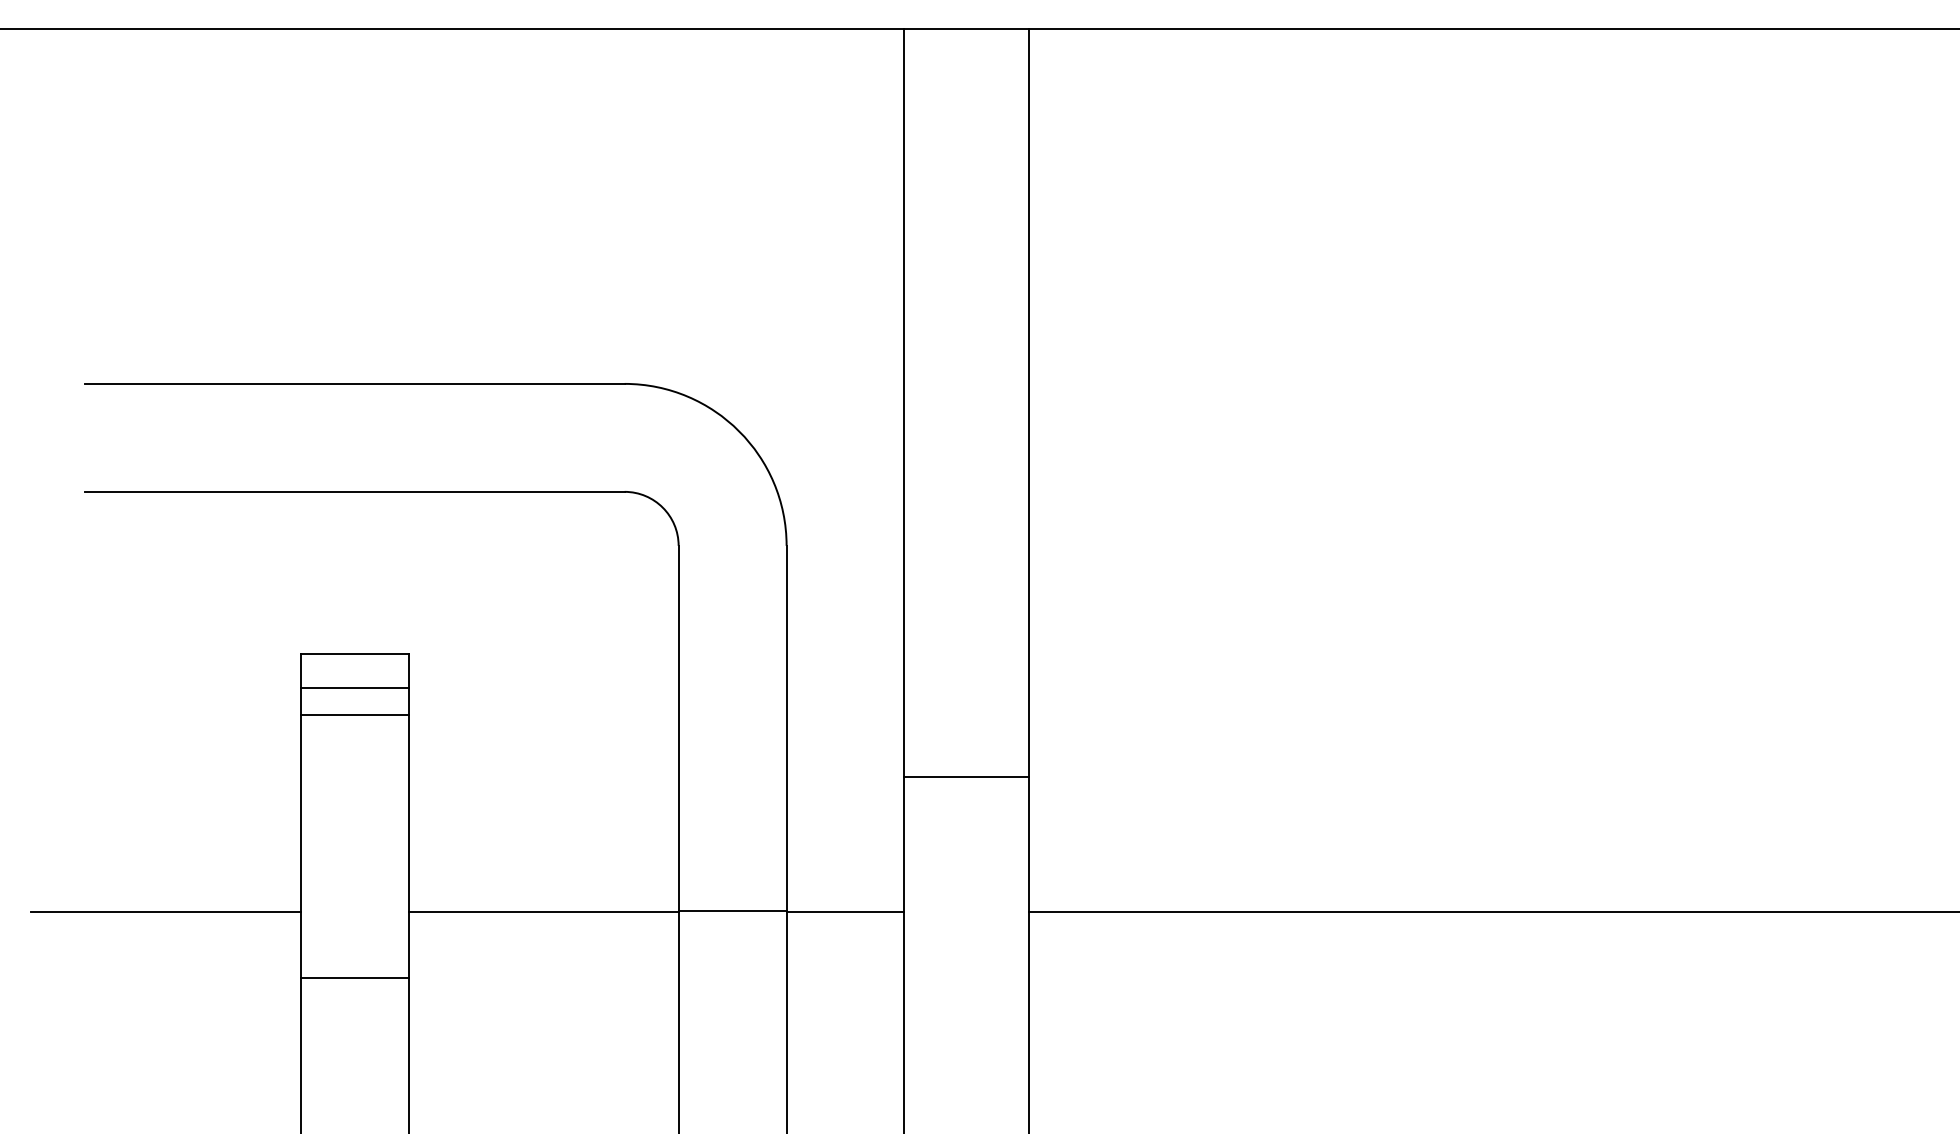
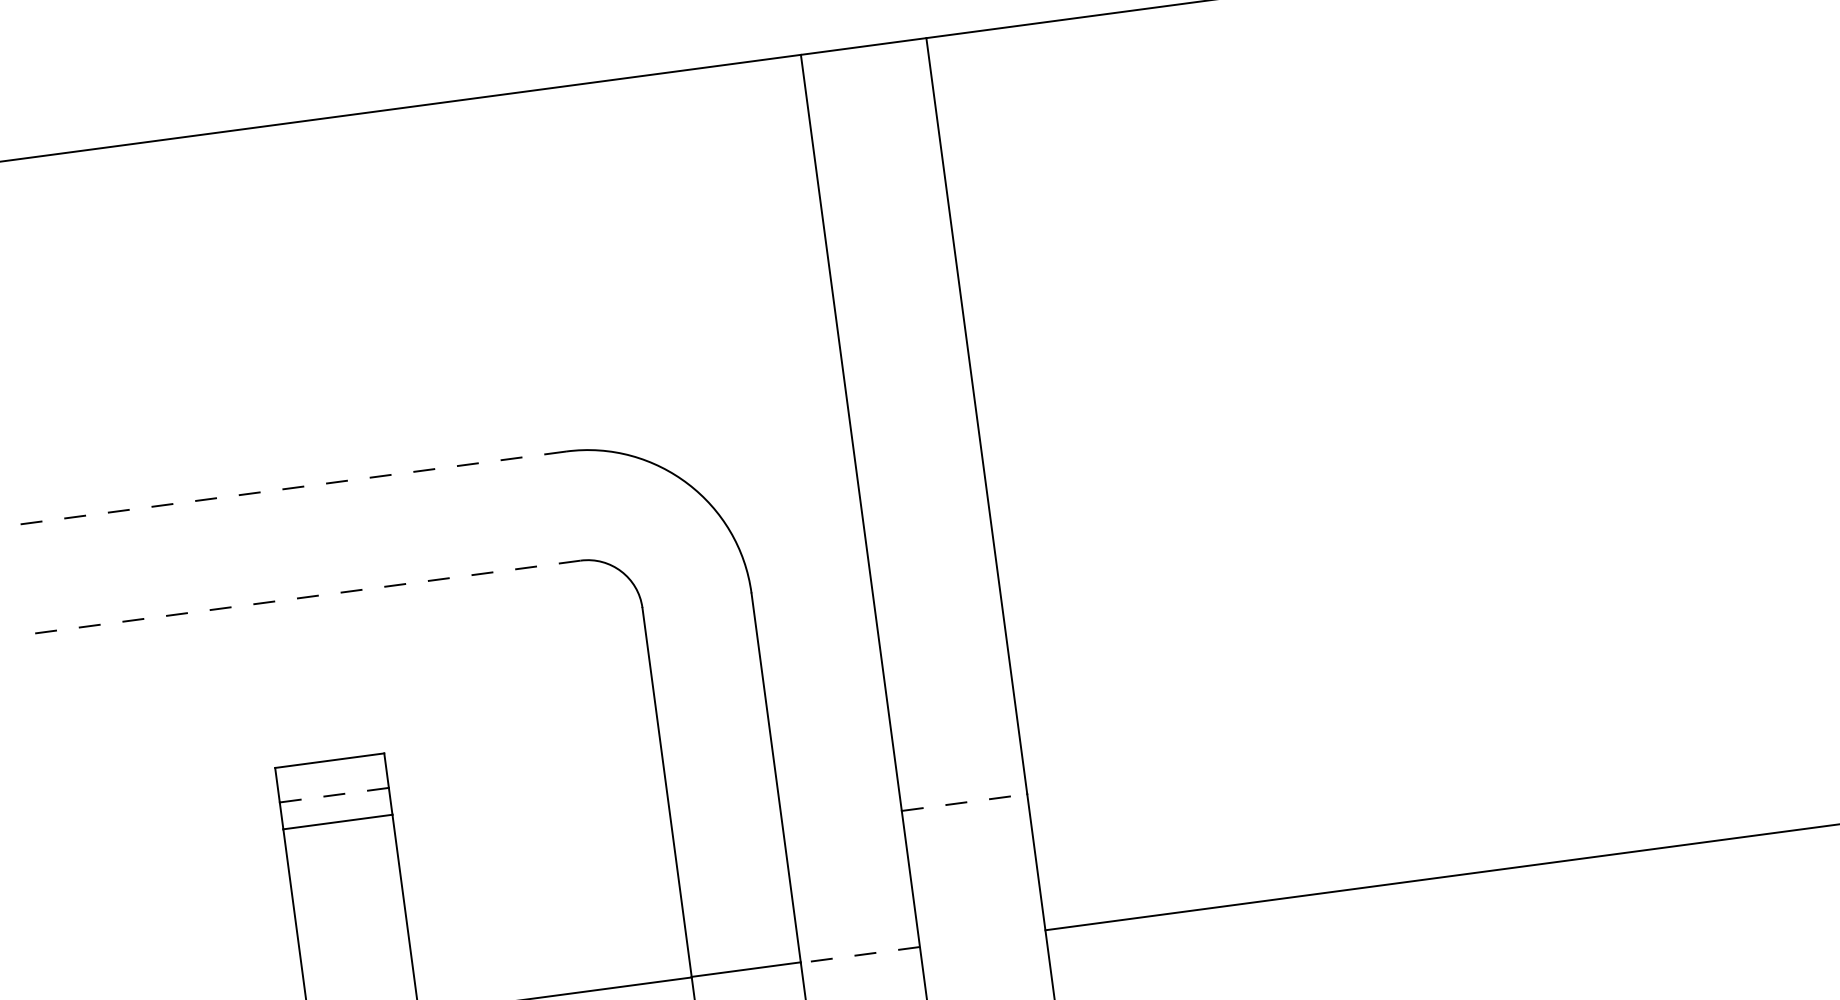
line: (354, 383) -> (293, 487), solid -> dashed
line: (354, 491) -> (307, 596), solid -> dashed
line: (354, 687) -> (334, 794), solid -> dashed
line: (967, 776) -> (965, 802), solid -> dashed
line: (845, 911) -> (860, 954), solid -> dashed

